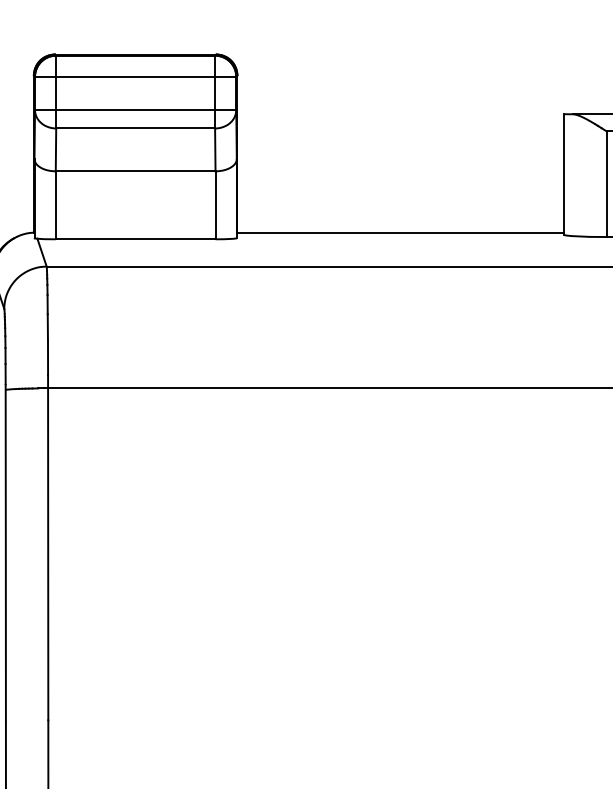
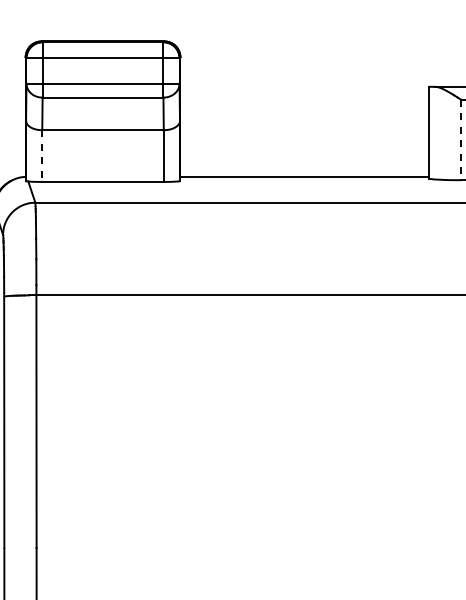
line: (606, 184) -> (461, 140), solid -> dashed
line: (56, 205) -> (42, 156), solid -> dashed

